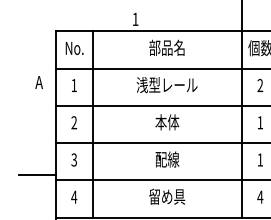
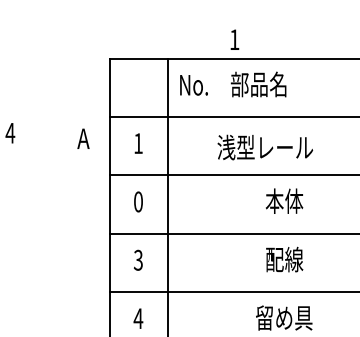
text: (74, 47) -> (193, 83), moved
text: (166, 47) -> (258, 83), moved
text: (166, 85) -> (264, 148), moved
text: (74, 122) -> (138, 201), 2 -> 0
line: (36, 174) -> (79, 283), removed

